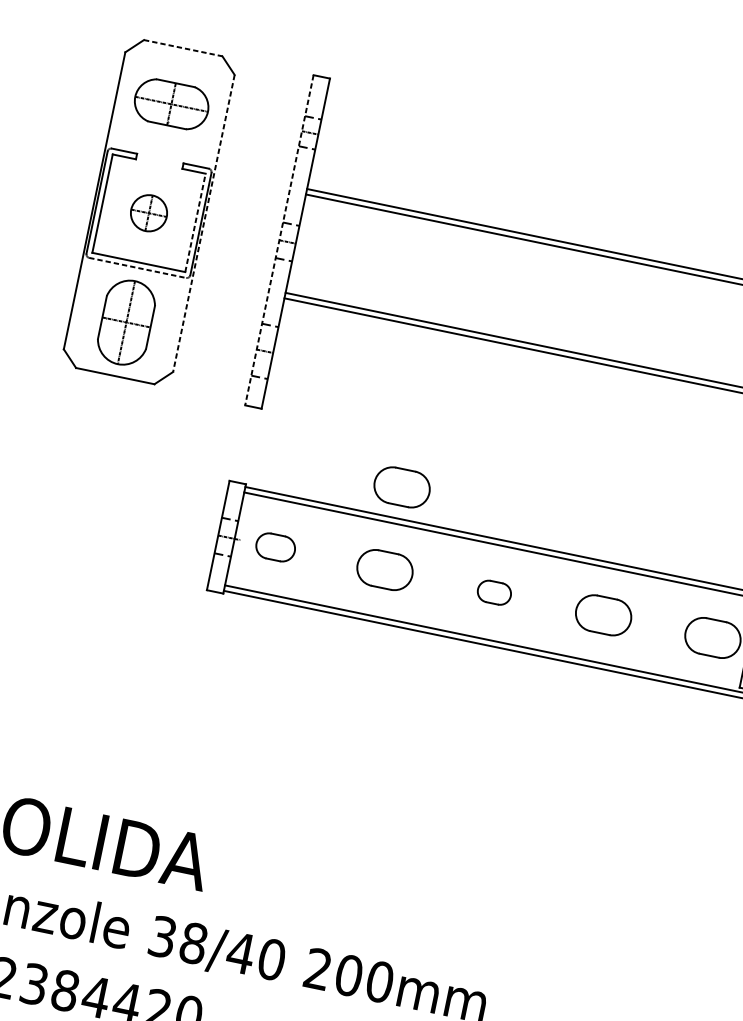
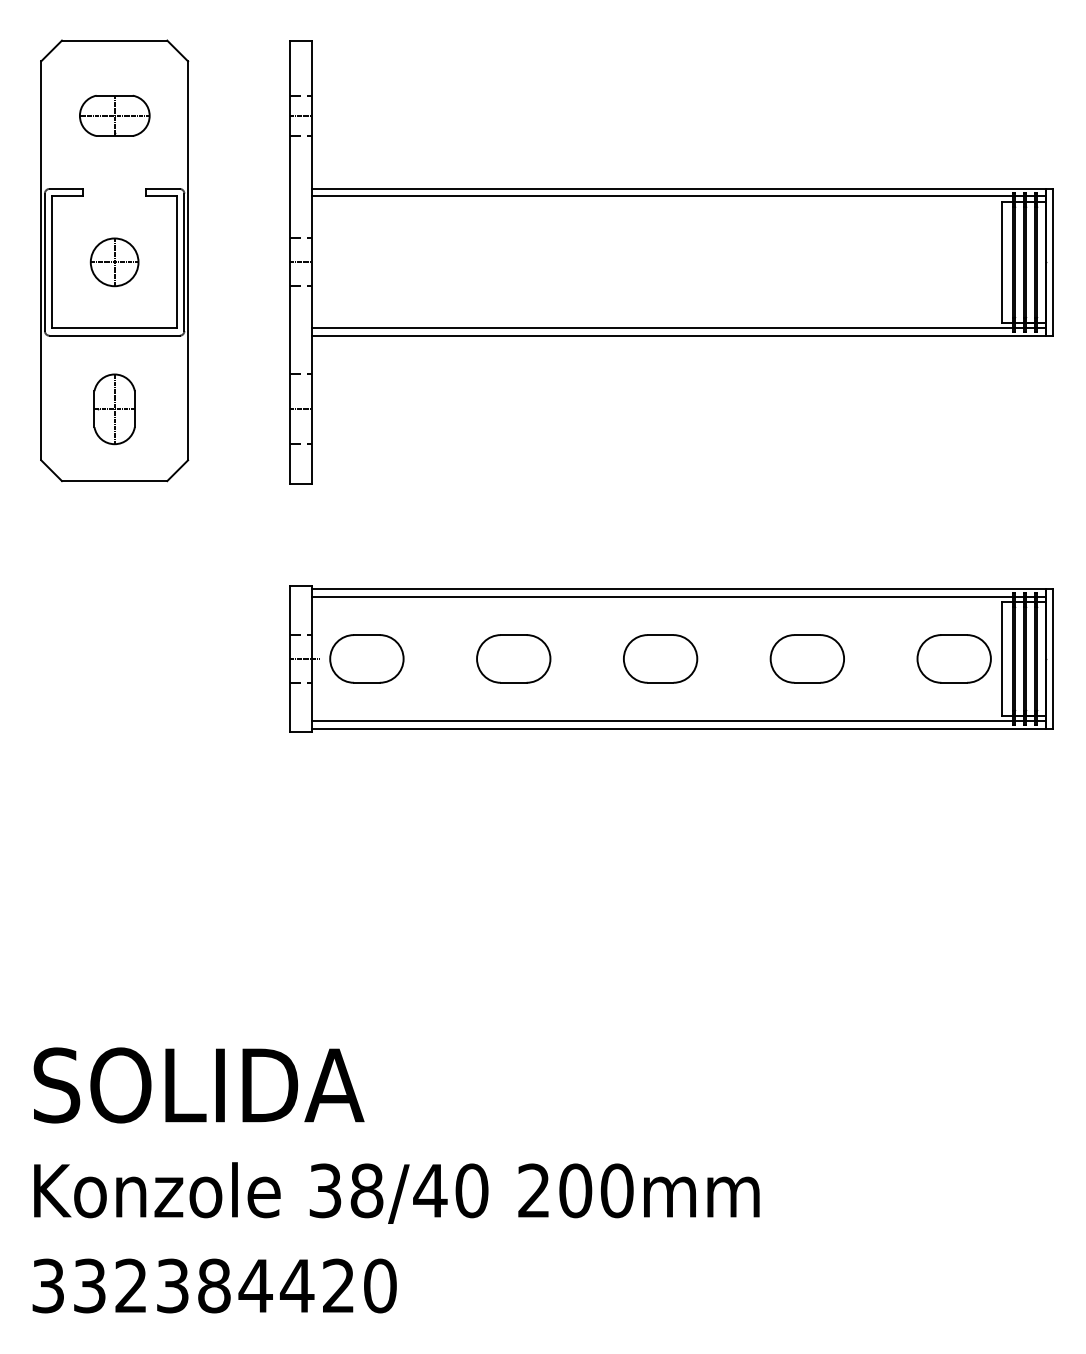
line: (183, 48) -> (114, 40), dashed -> solid
part: (171, 103) -> (114, 115), size x0.71
line: (195, 222) -> (177, 261), dashed -> solid
line: (204, 224) -> (188, 261), dashed -> solid
line: (279, 240) -> (289, 262), dashed -> solid
line: (138, 267) -> (115, 335), dashed -> solid
part: (126, 322) -> (114, 409), size x0.62
part: (401, 487) -> (513, 547), removed
part: (275, 547) -> (366, 658), size x1.43
part: (494, 592) -> (660, 658), size x1.67

